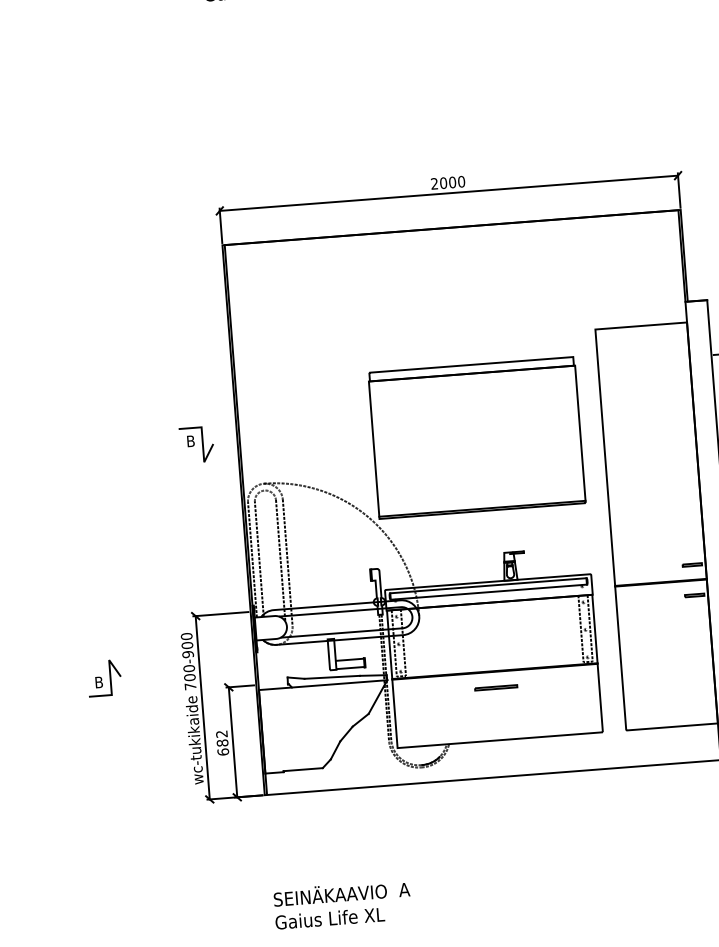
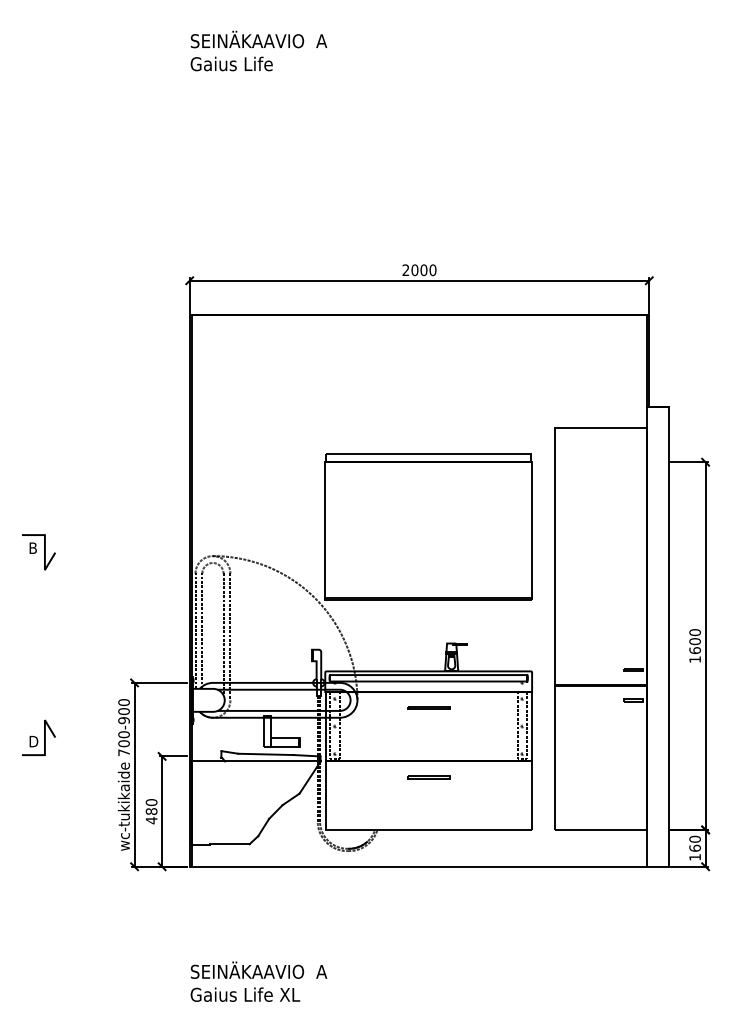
part: (196, 445) -> (38, 552), moved
line: (490, 618) -> (428, 707), added
text: (100, 682) -> (34, 741), B -> D
text: (222, 743) -> (151, 811), 682 -> 480

